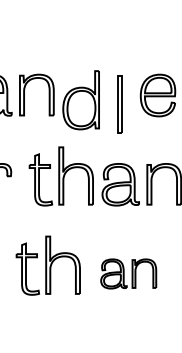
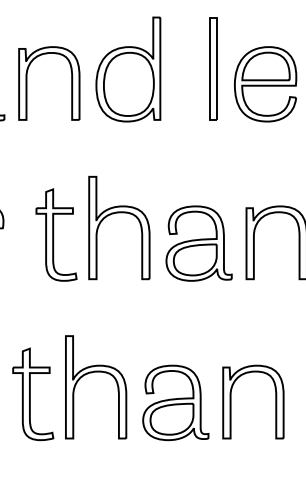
part: (80, 100) -> (127, 69), moved
part: (119, 104) -> (212, 68), moved
part: (128, 273) -> (212, 402), size x1.43

